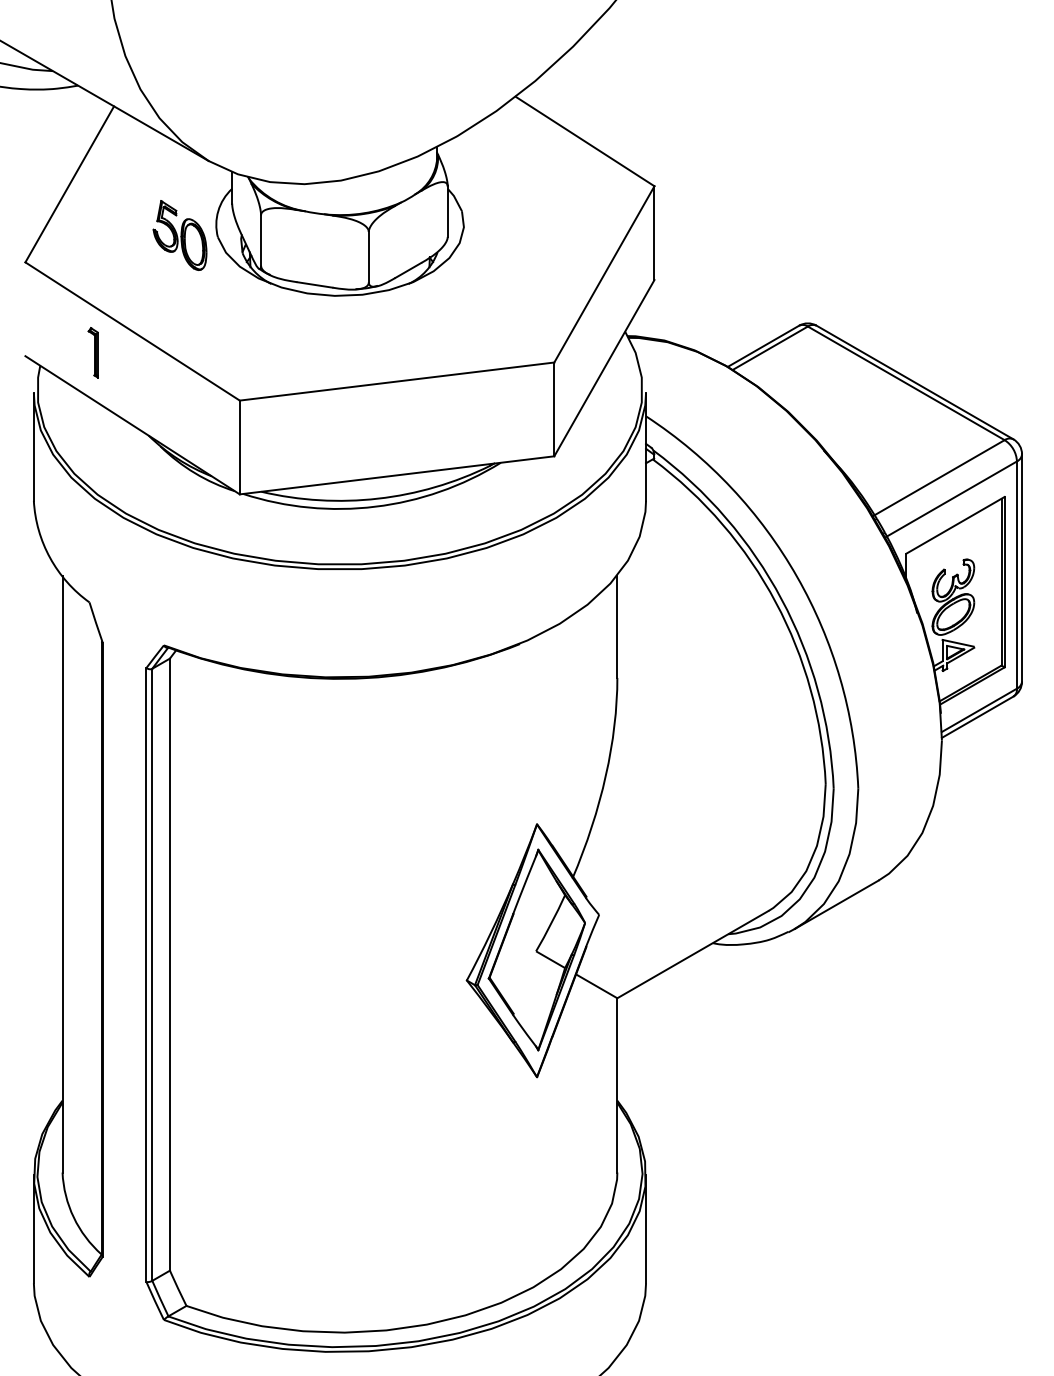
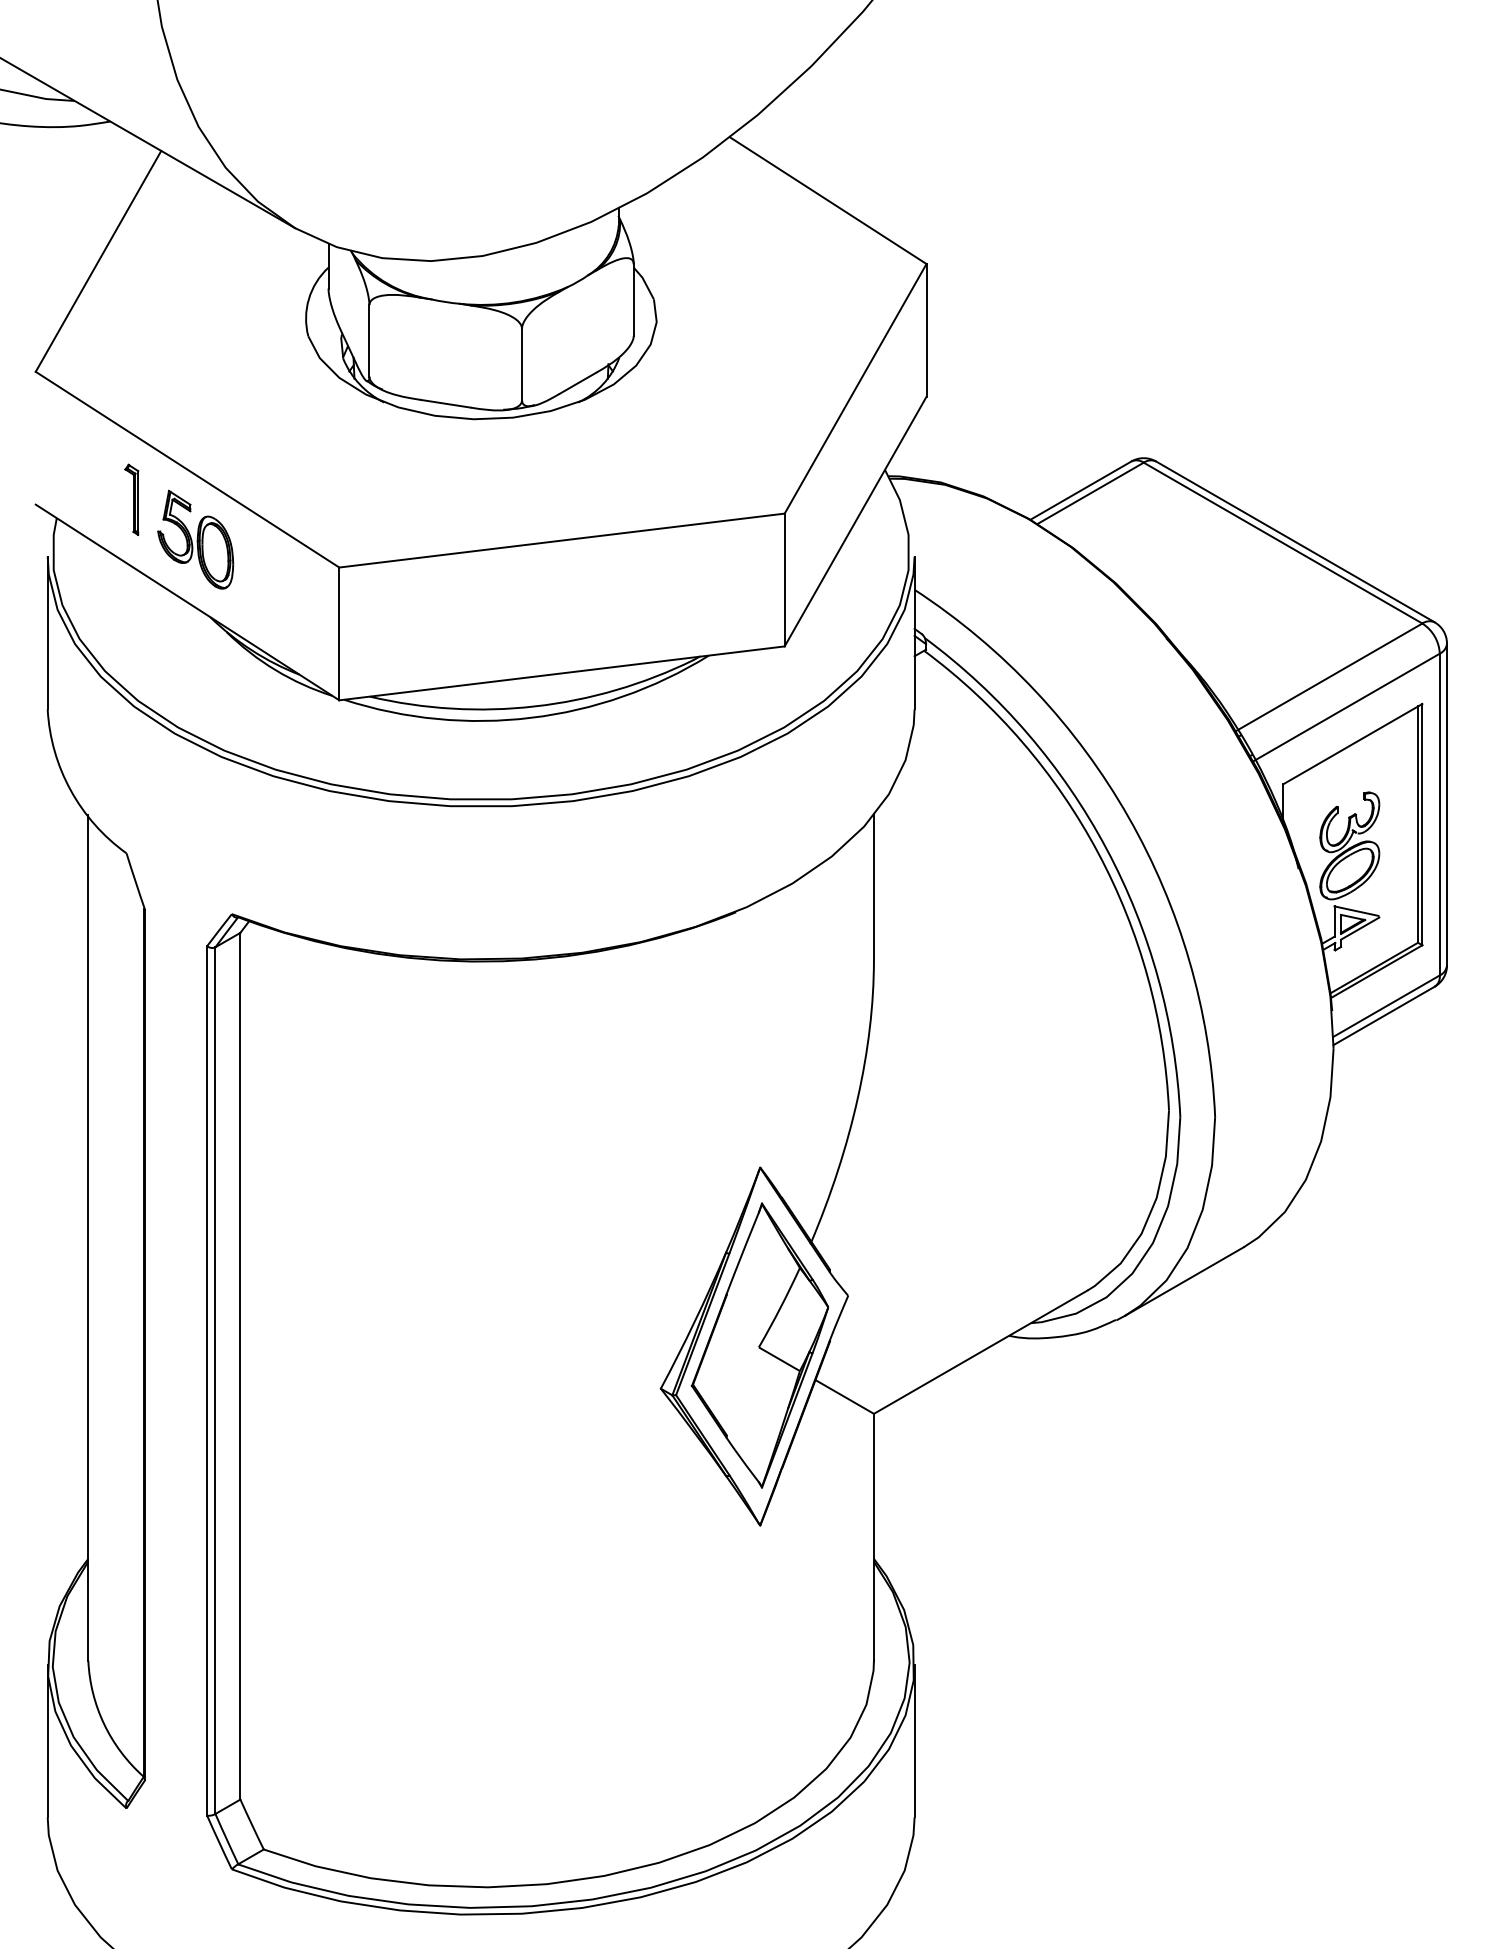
part: (179, 235) -> (195, 539), moved

